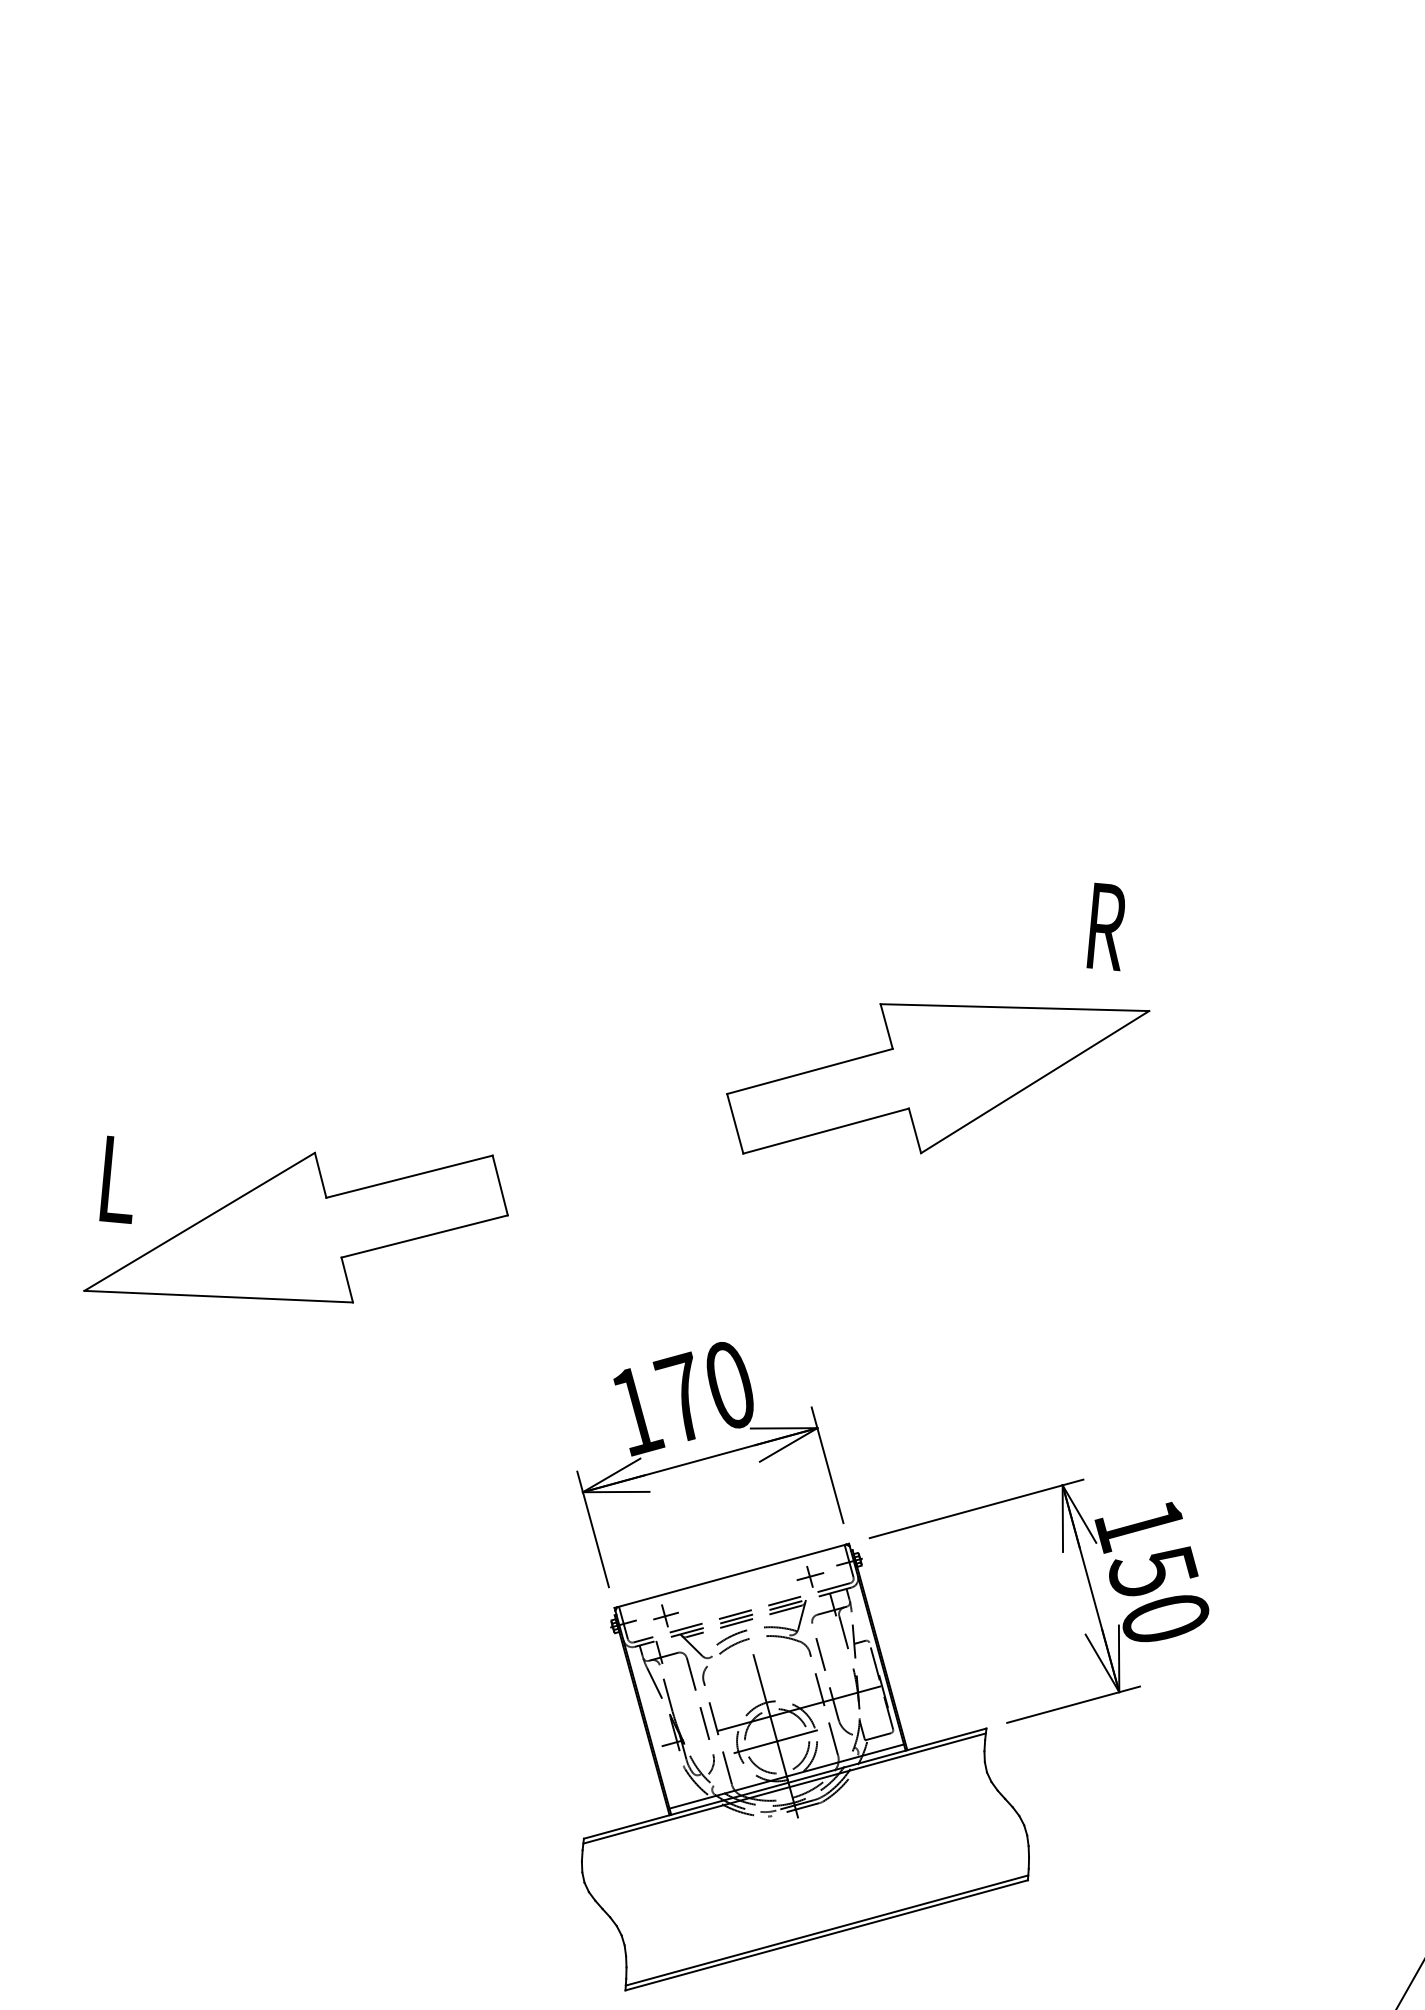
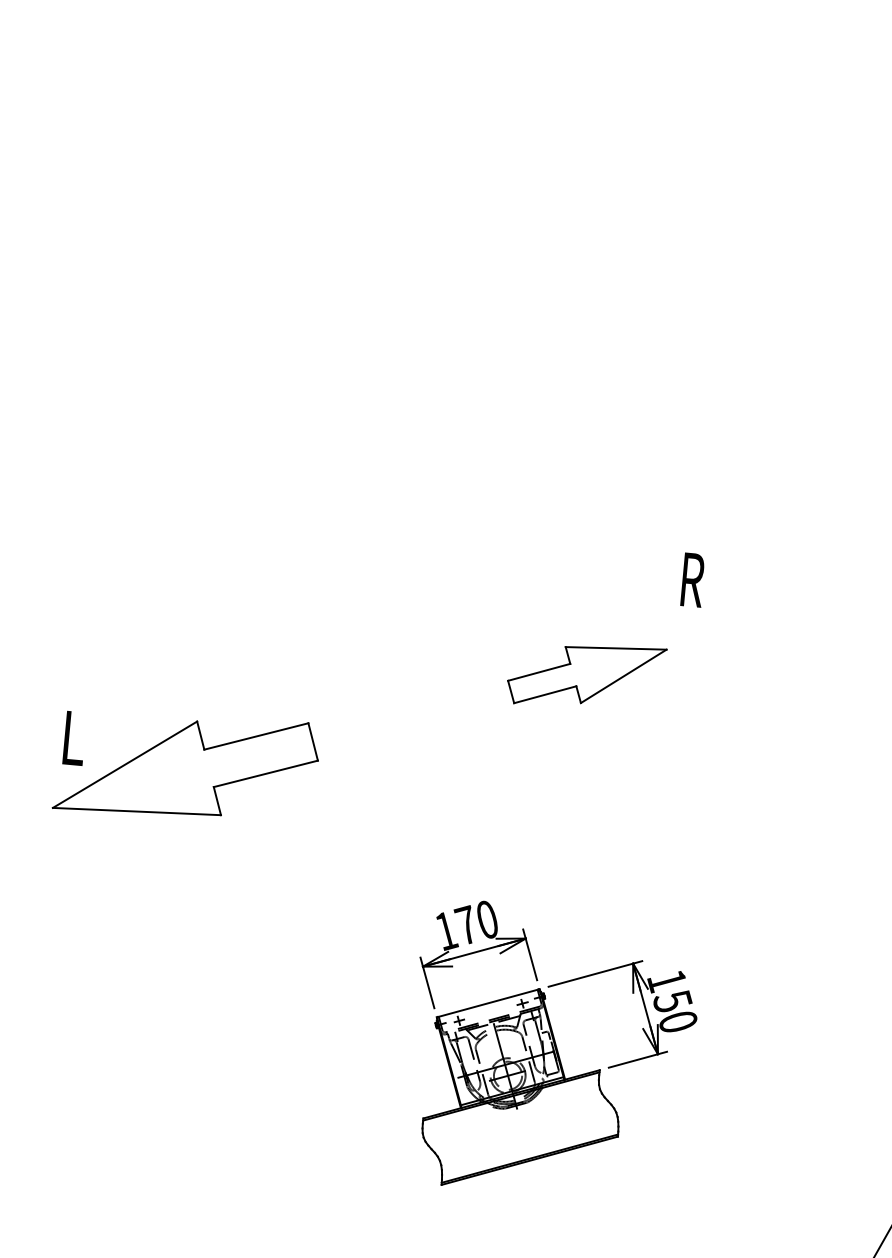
part: (938, 1077) -> (587, 674), size x0.6
part: (892, 1665) -> (558, 1042), size x0.7

